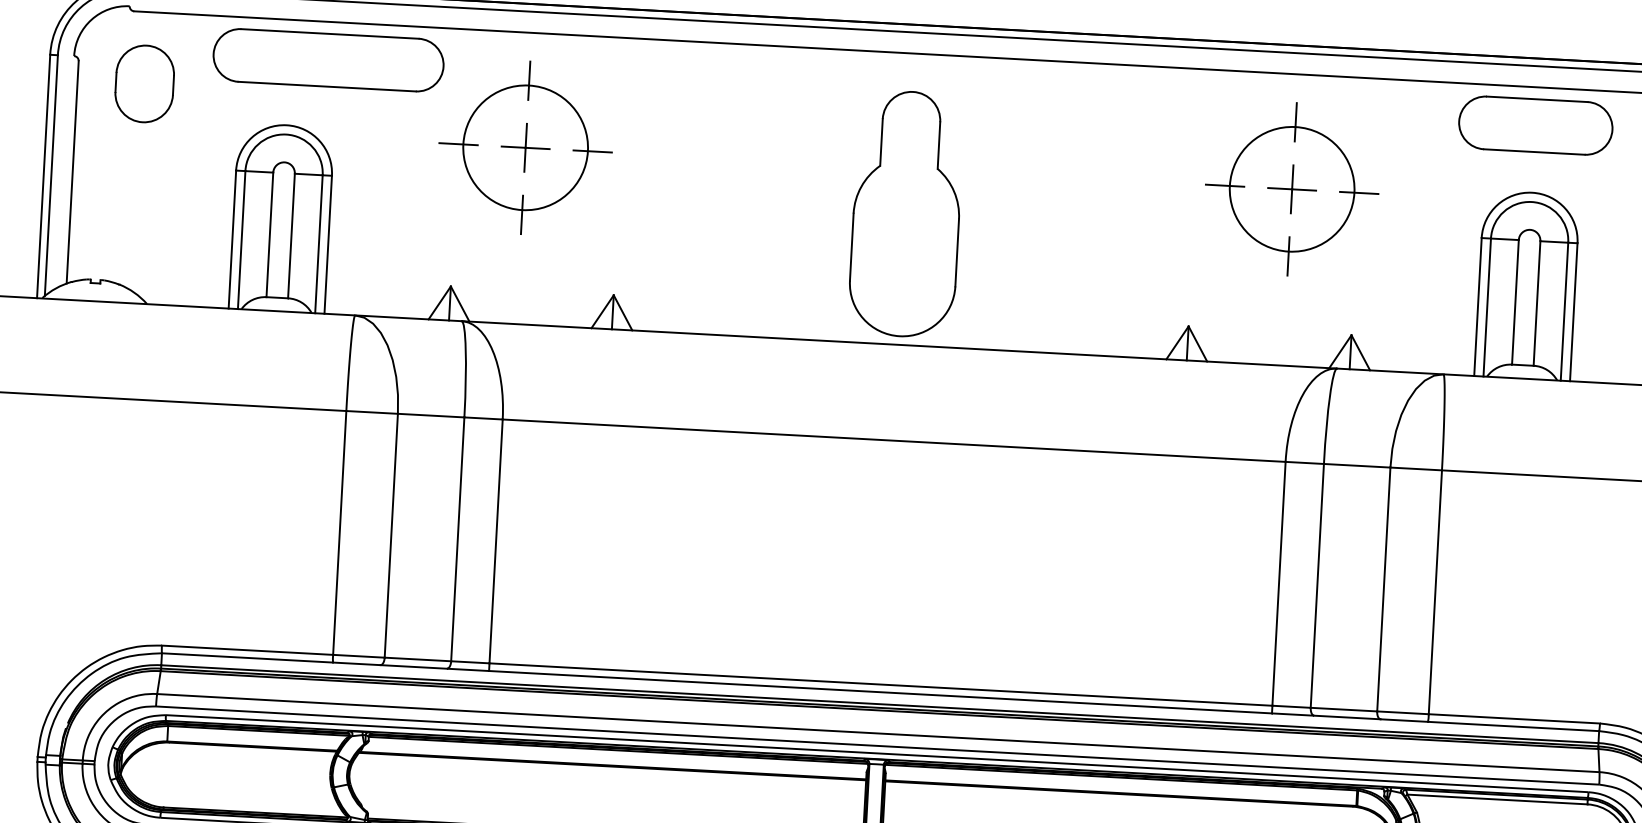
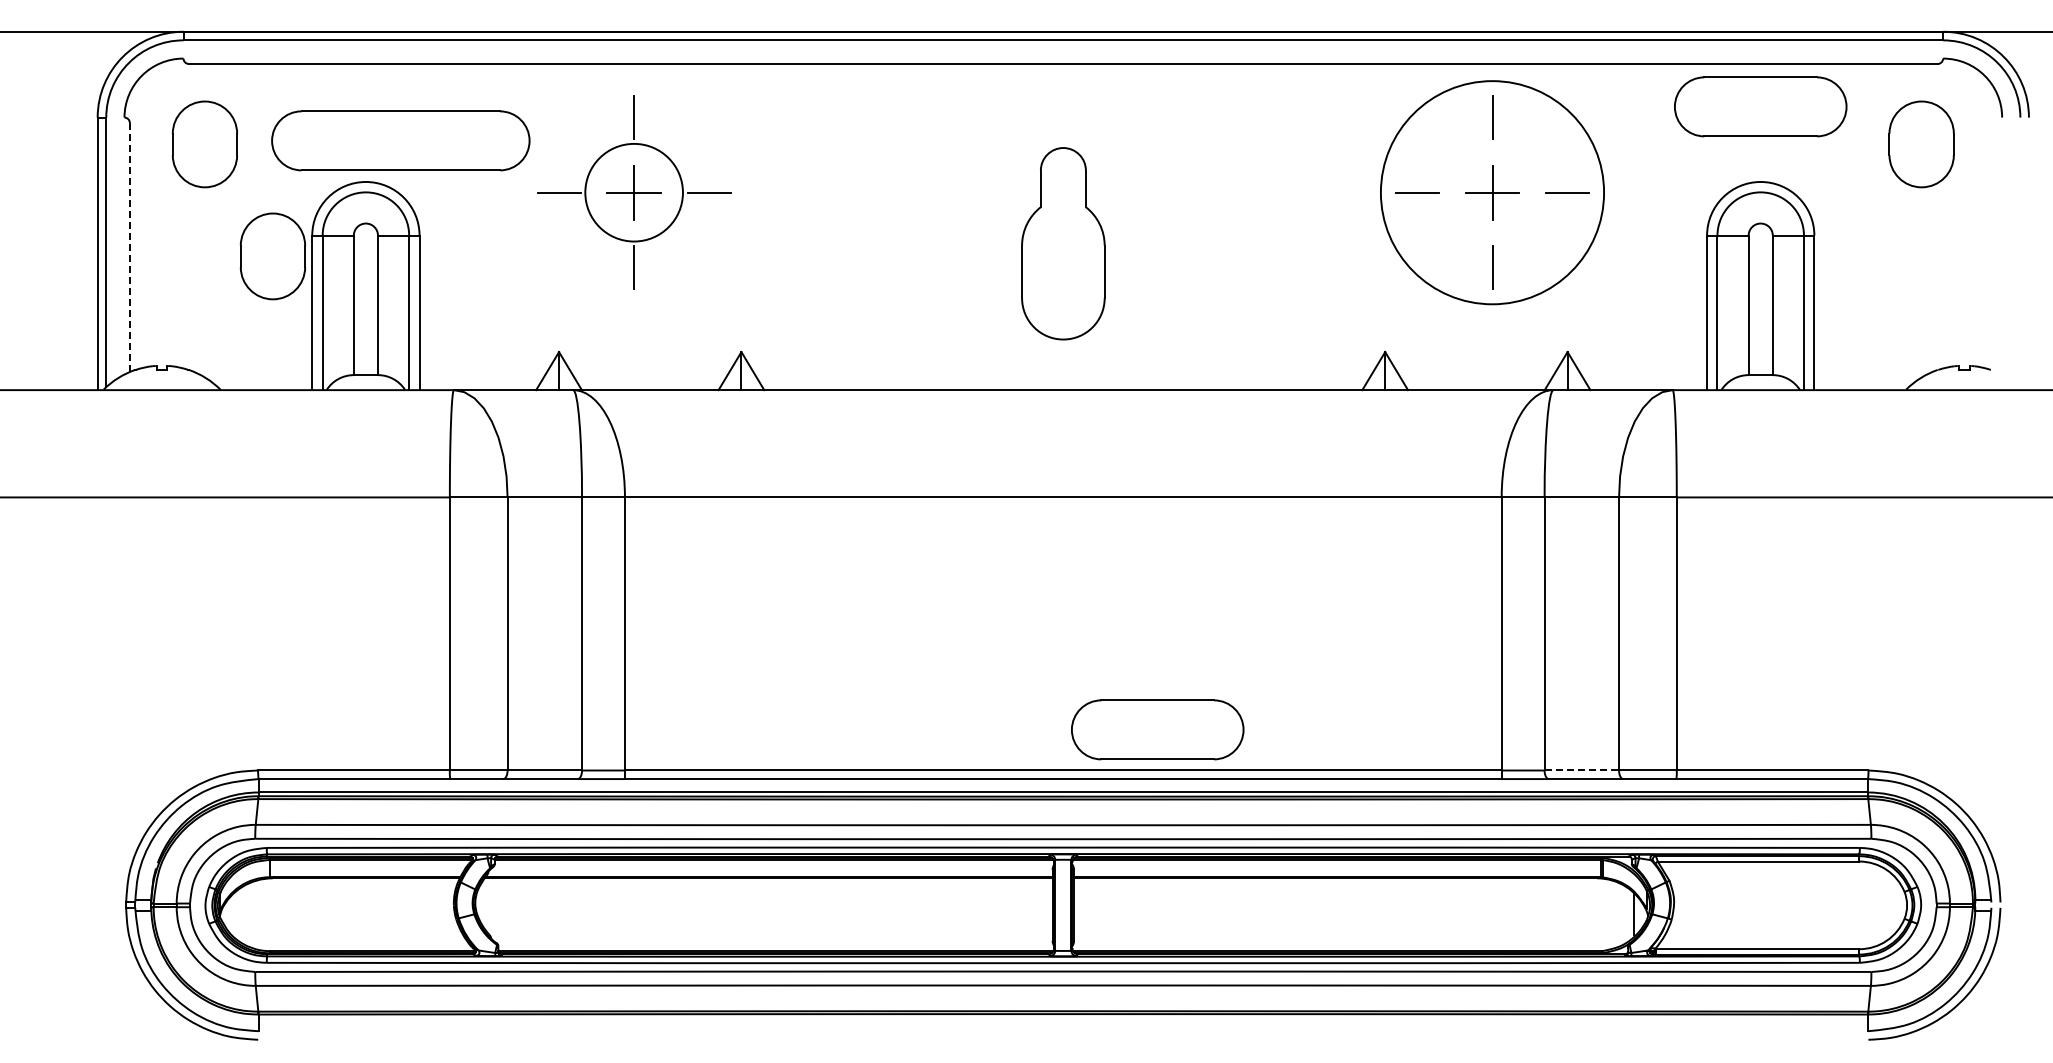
part: (328, 59) -> (400, 140), moved
circle: (525, 147) -> (633, 192), size x0.7
line: (72, 172) -> (129, 247), solid -> dashed
part: (199, 187) -> (272, 256), added
circle: (1292, 189) -> (1492, 192), size x1.6
part: (906, 213) -> (1063, 243), size x0.7
part: (967, 652) -> (1157, 729), added
line: (1344, 709) -> (1582, 770), solid -> dashed

